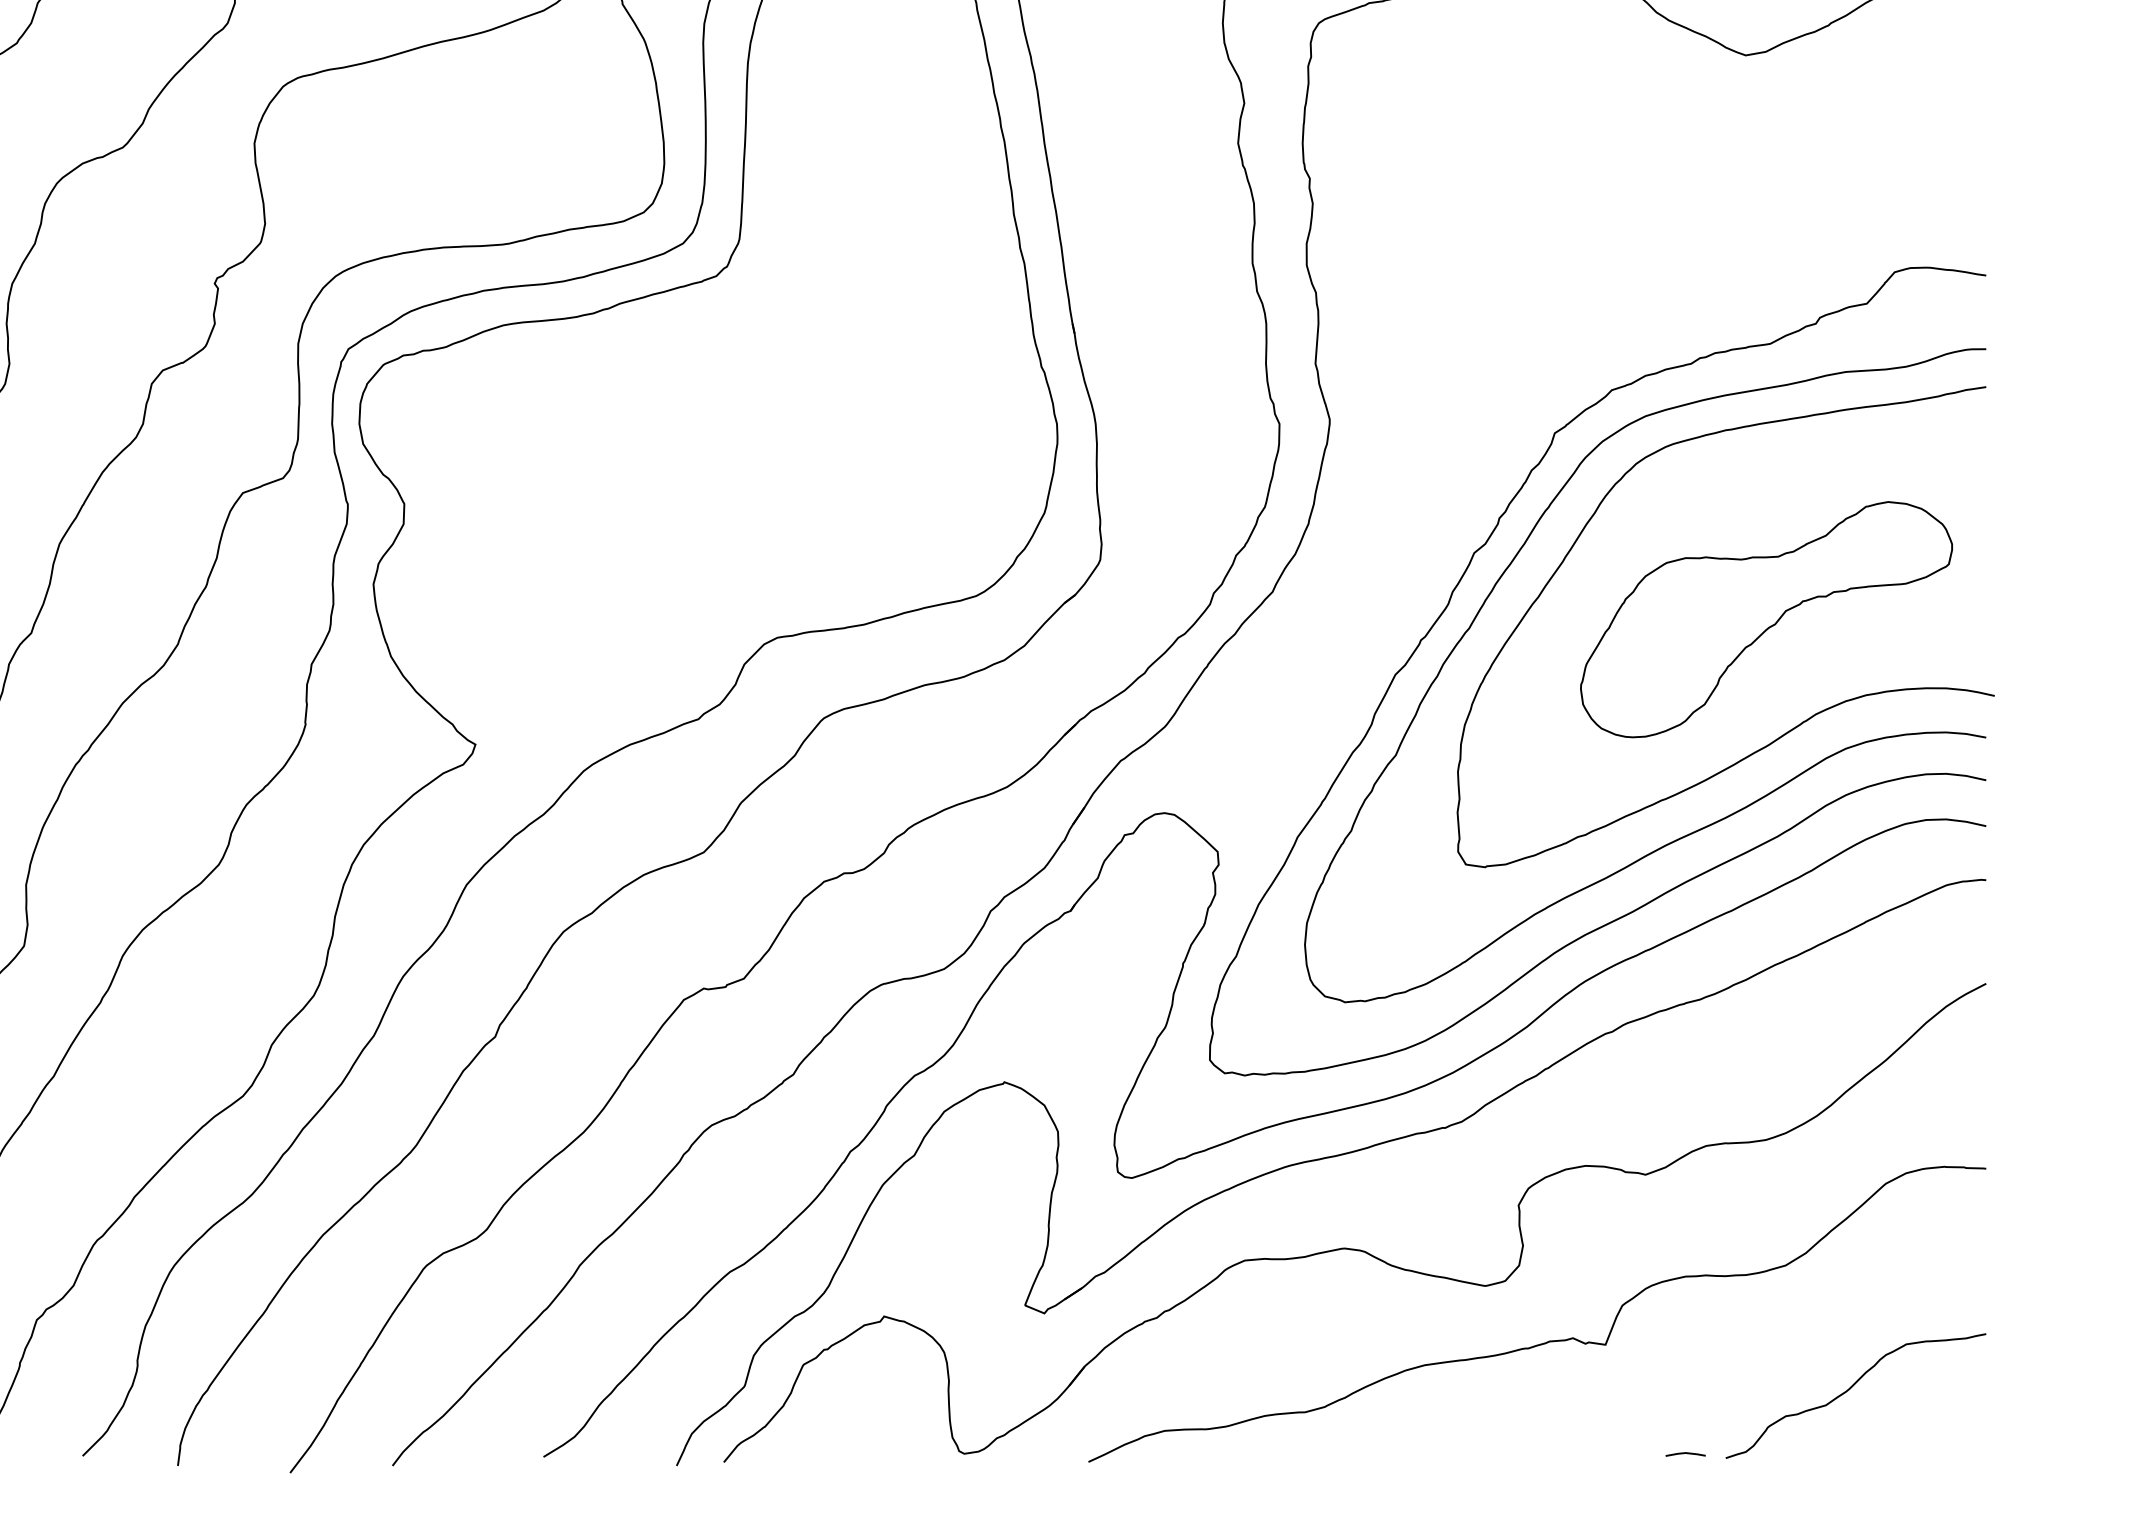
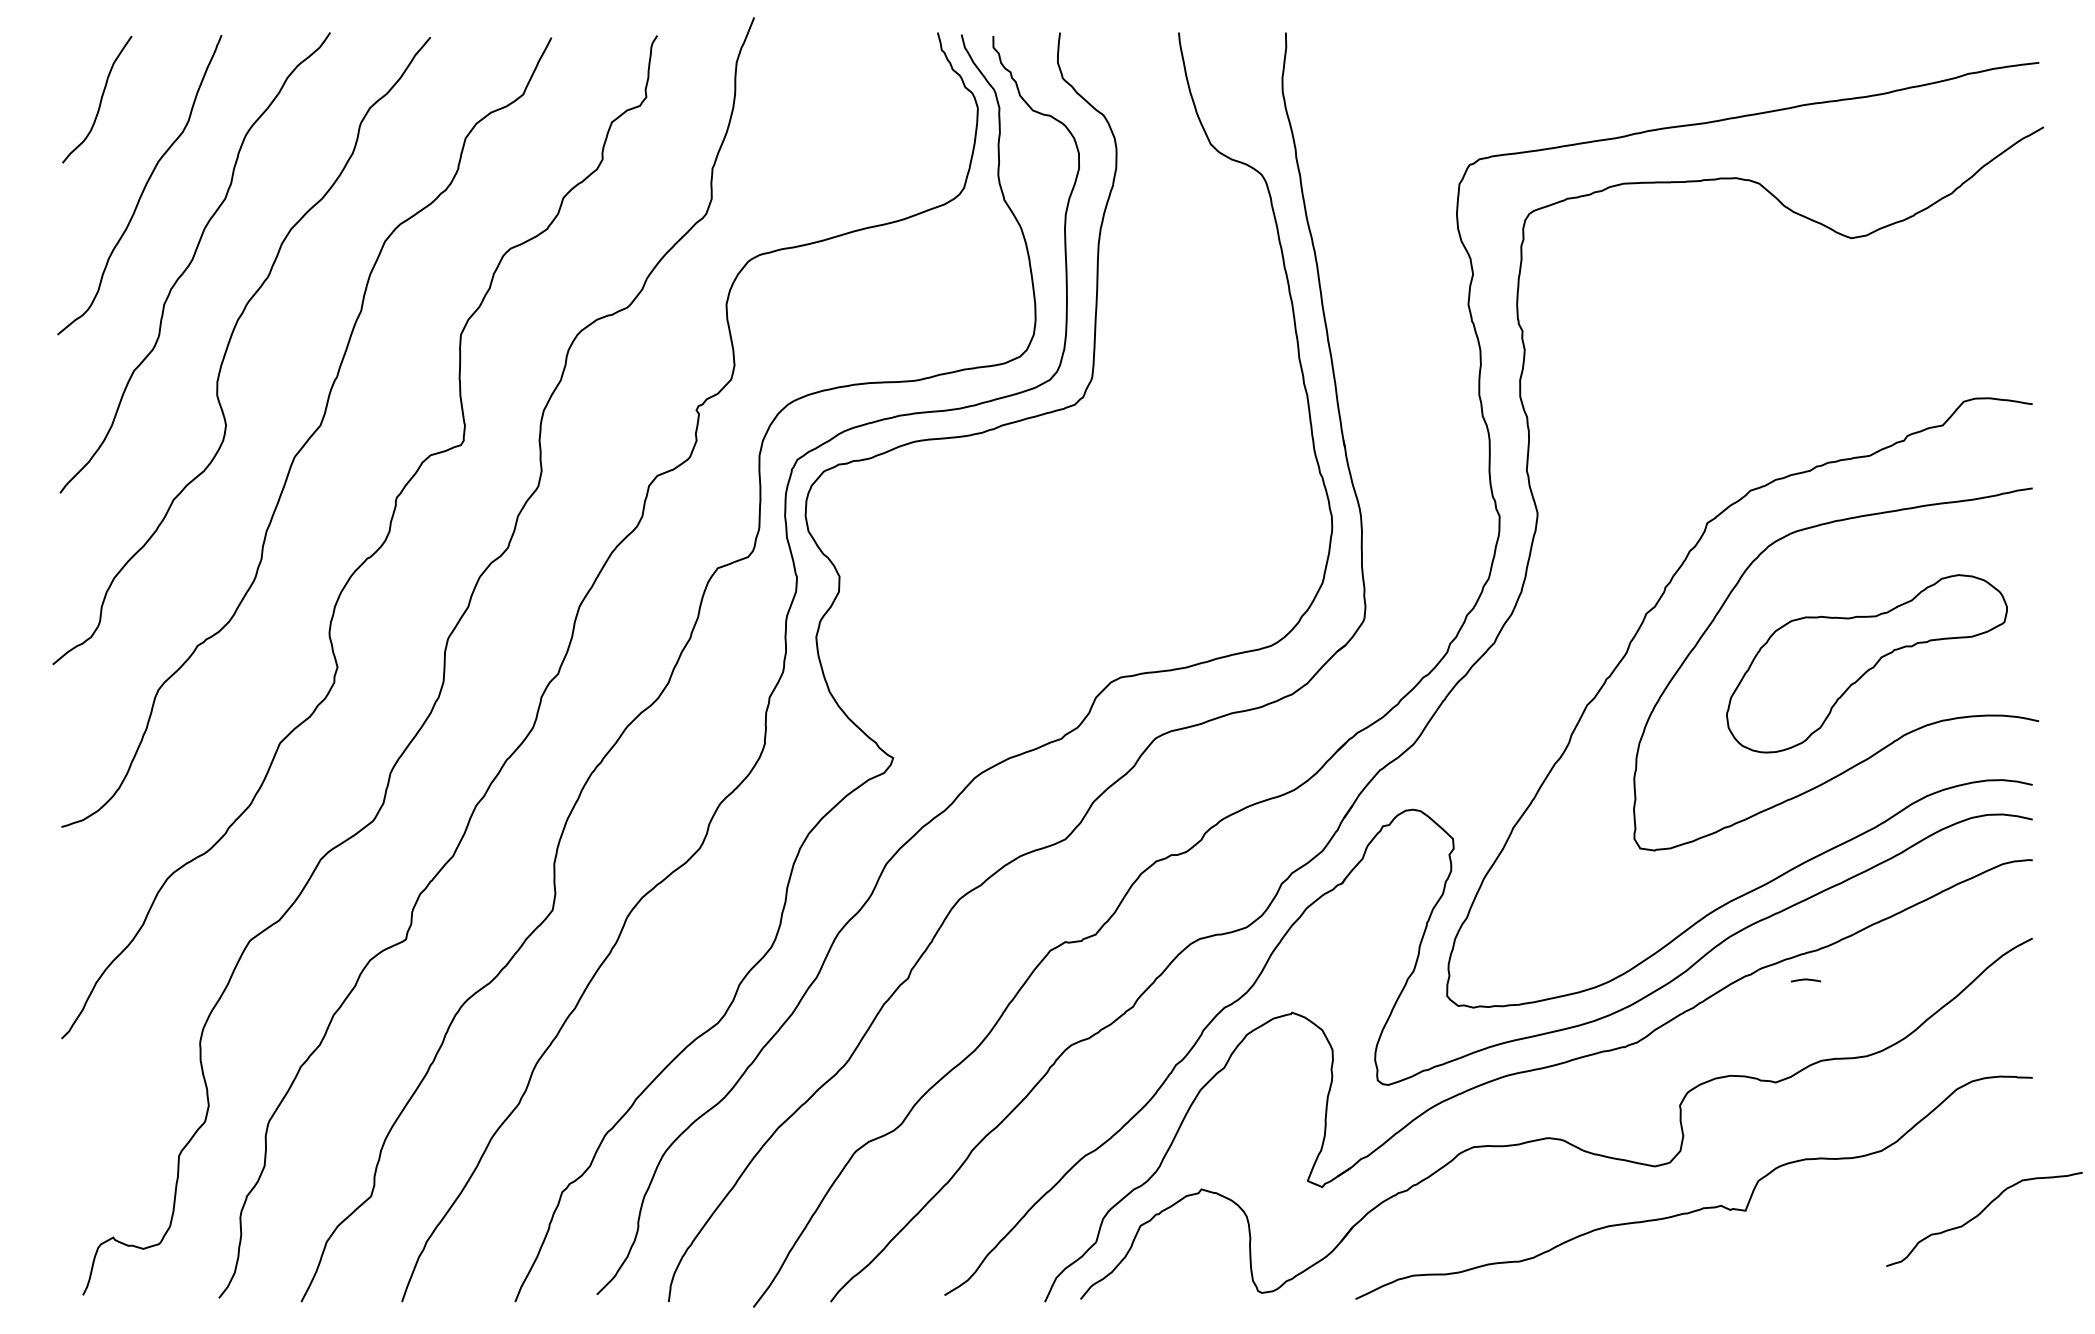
curve: (1715, 820) -> (1828, 815), removed
curve: (1850, 1389) -> (1980, 1214), moved
line: (1686, 1454) -> (1806, 980), moved

